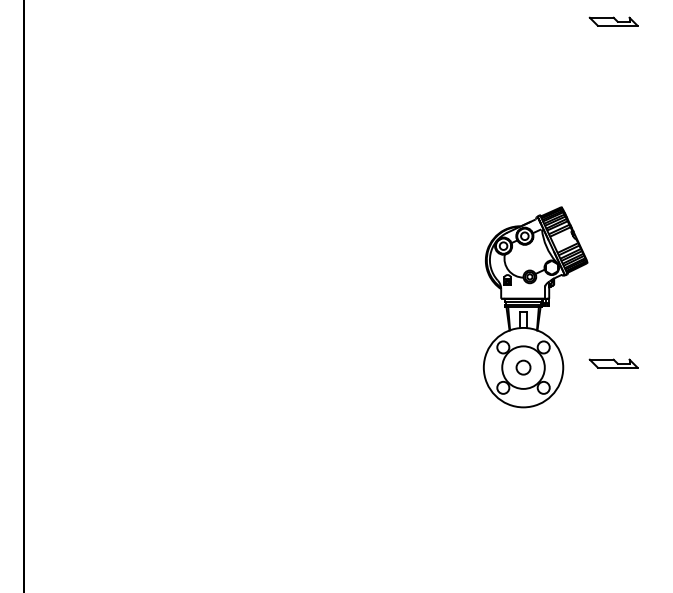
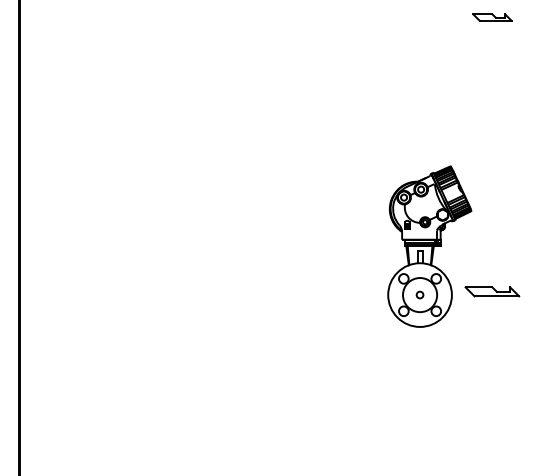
part: (613, 363) -> (492, 291), size x1.4
circle: (522, 366) -> (419, 294), size x0.6

